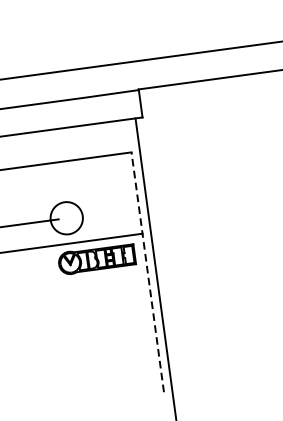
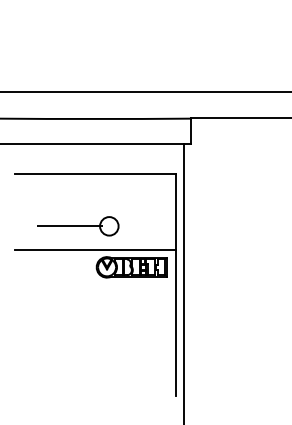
circle: (66, 218) -> (109, 226), size x0.62
line: (147, 271) -> (176, 284), dashed -> solid

